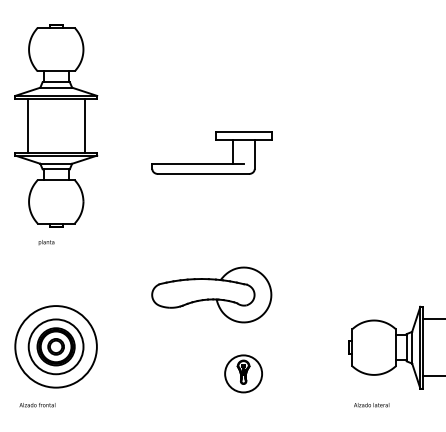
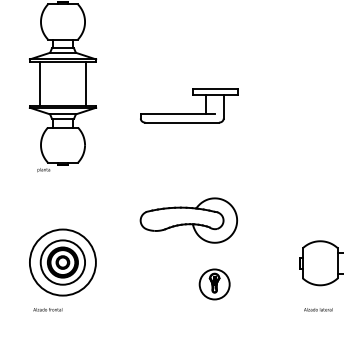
text: (46, 242) -> (43, 170), moved

